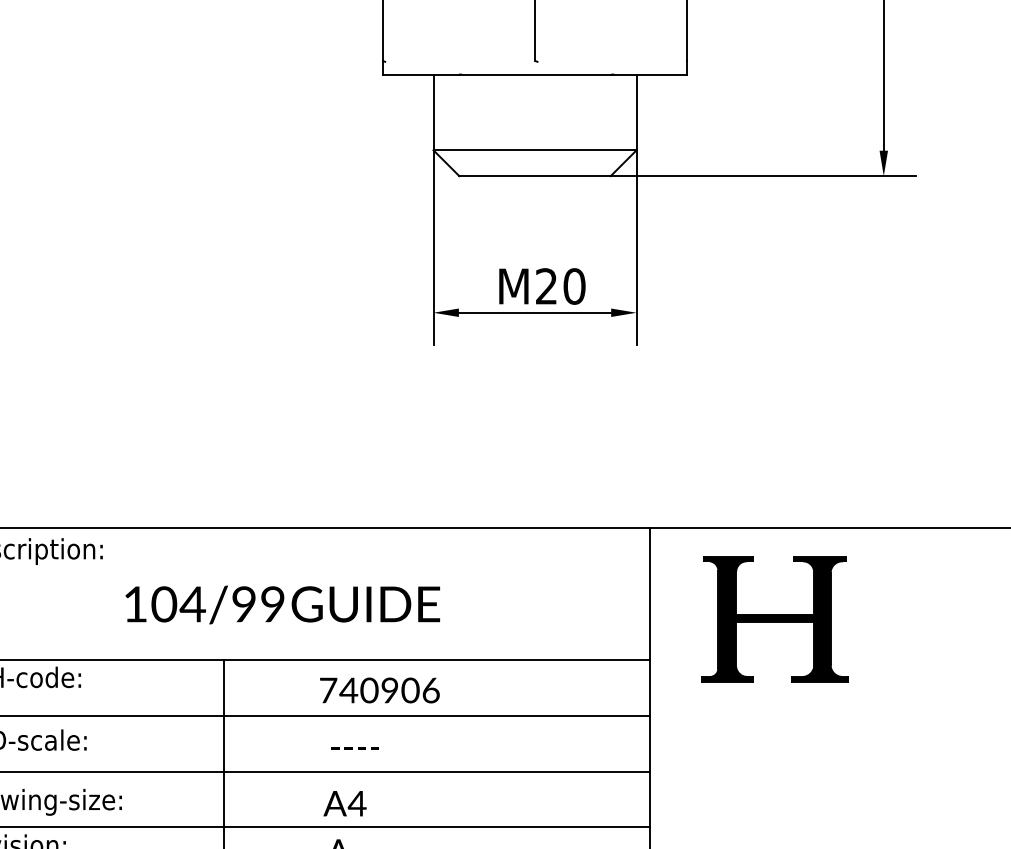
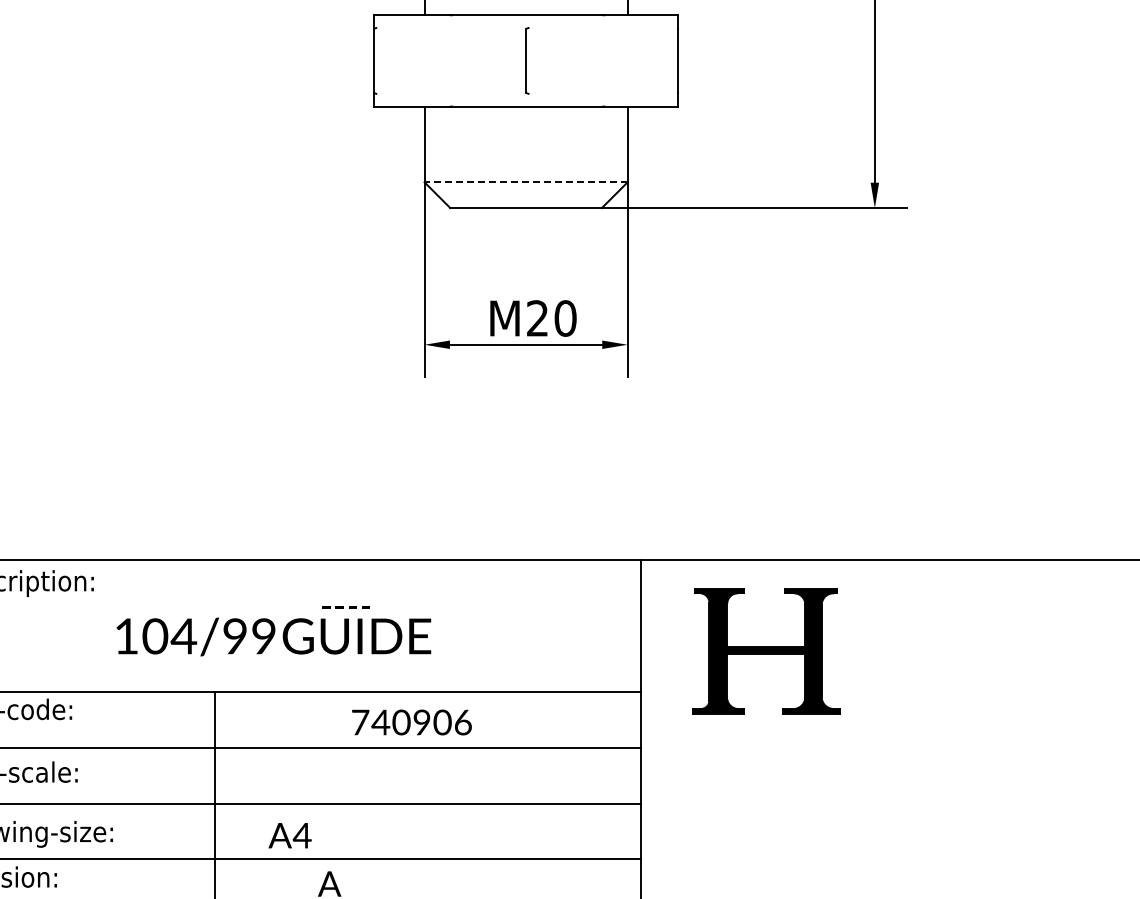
line: (535, 150) -> (526, 182), solid -> dashed
text: (379, 690) -> (411, 722), moved
text: (354, 748) -> (345, 607), moved
text: (344, 803) -> (289, 835), moved

